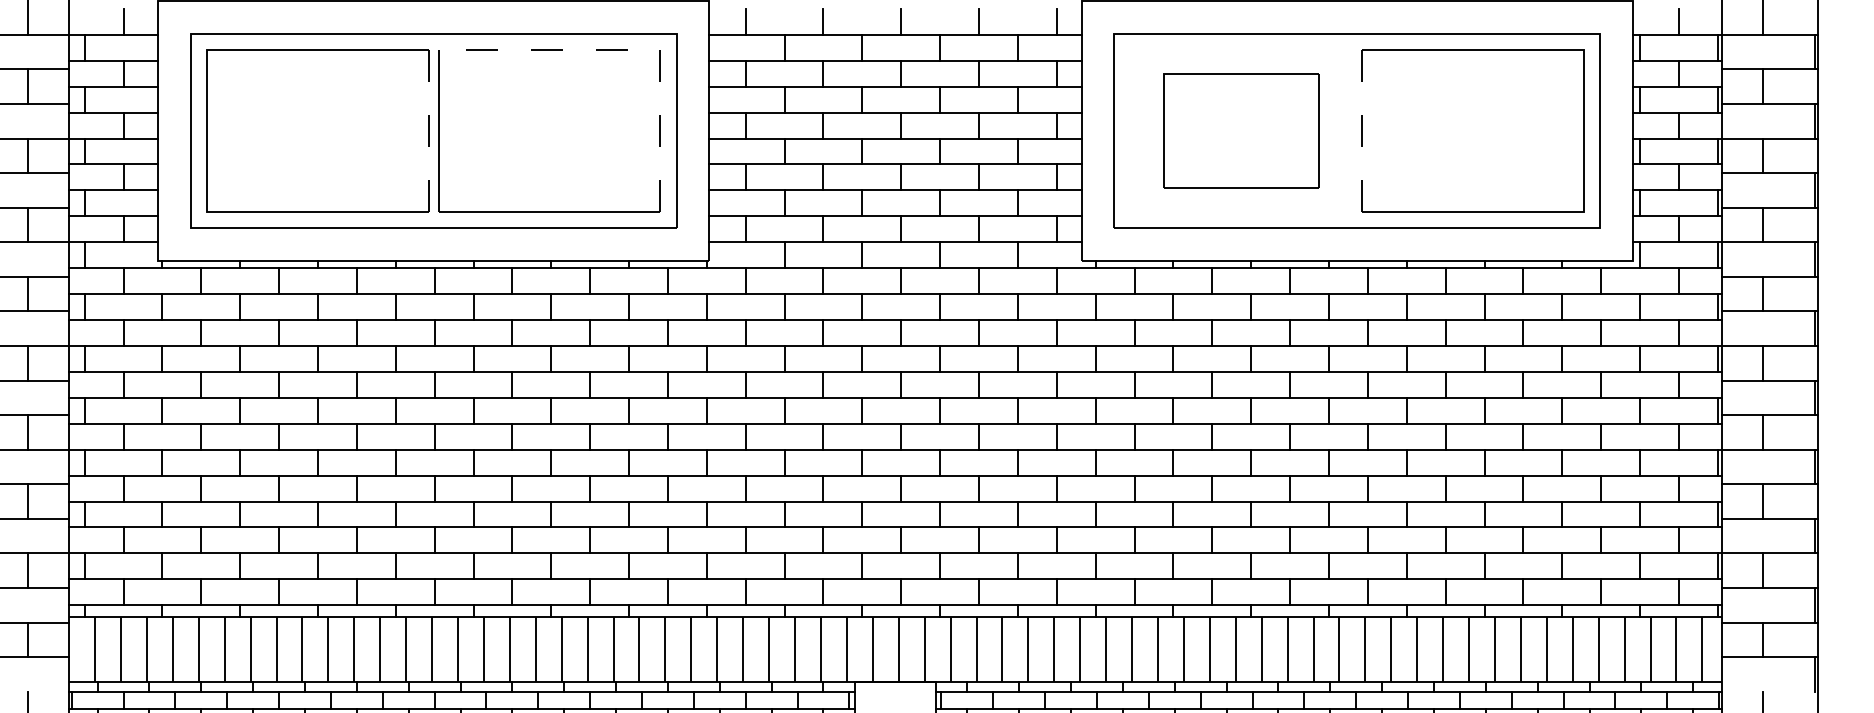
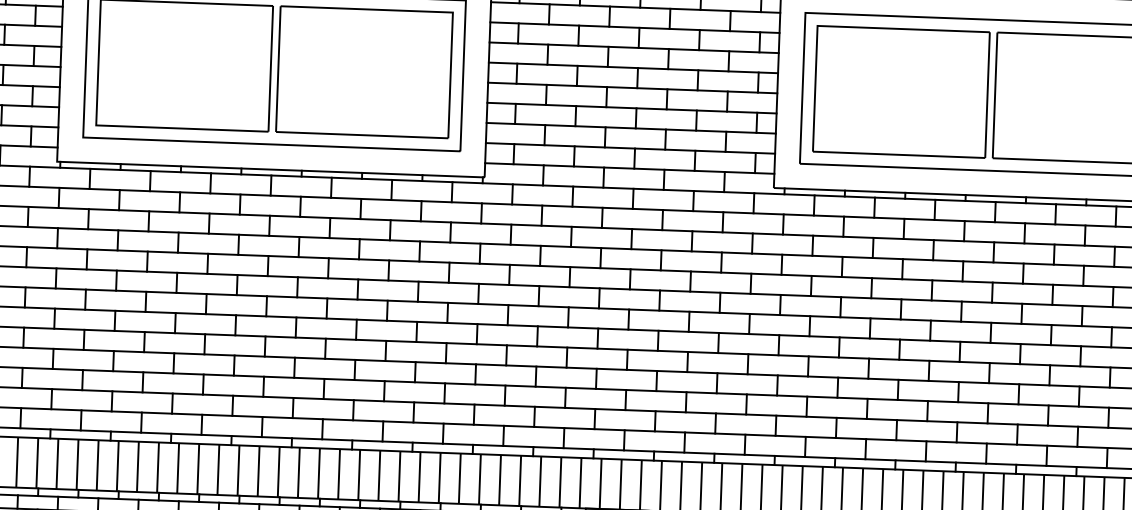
line: (631, 49) -> (430, 11), dashed -> solid
part: (1240, 130) -> (900, 91), size x1.43
line: (428, 131) -> (270, 69), dashed -> solid
line: (1362, 131) -> (995, 95), dashed -> solid

